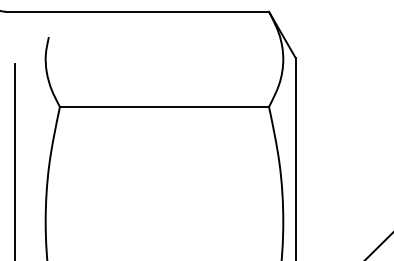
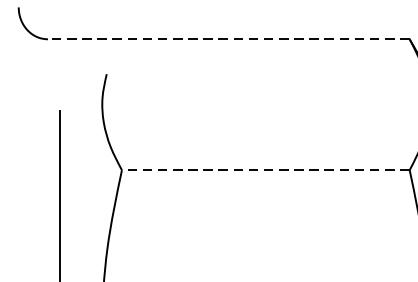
line: (137, 11) -> (228, 38), solid -> dashed
line: (164, 106) -> (265, 169), solid -> dashed

